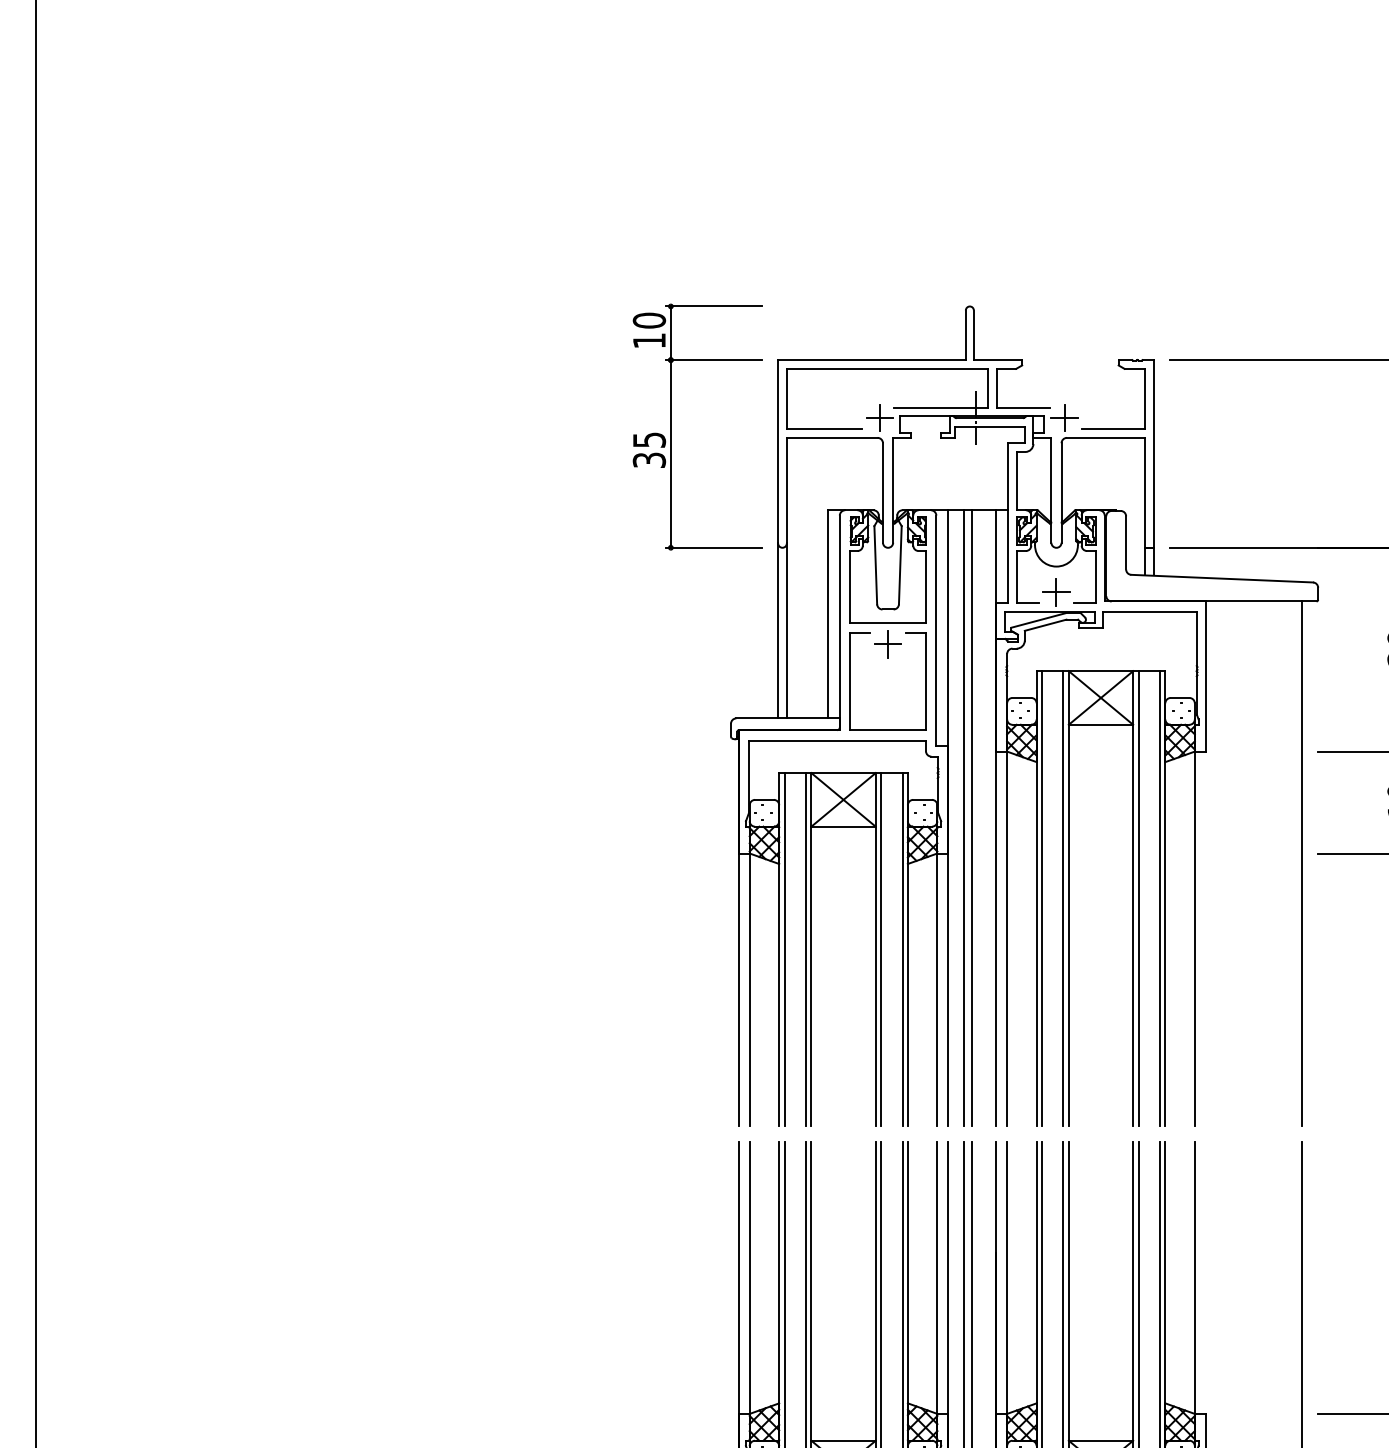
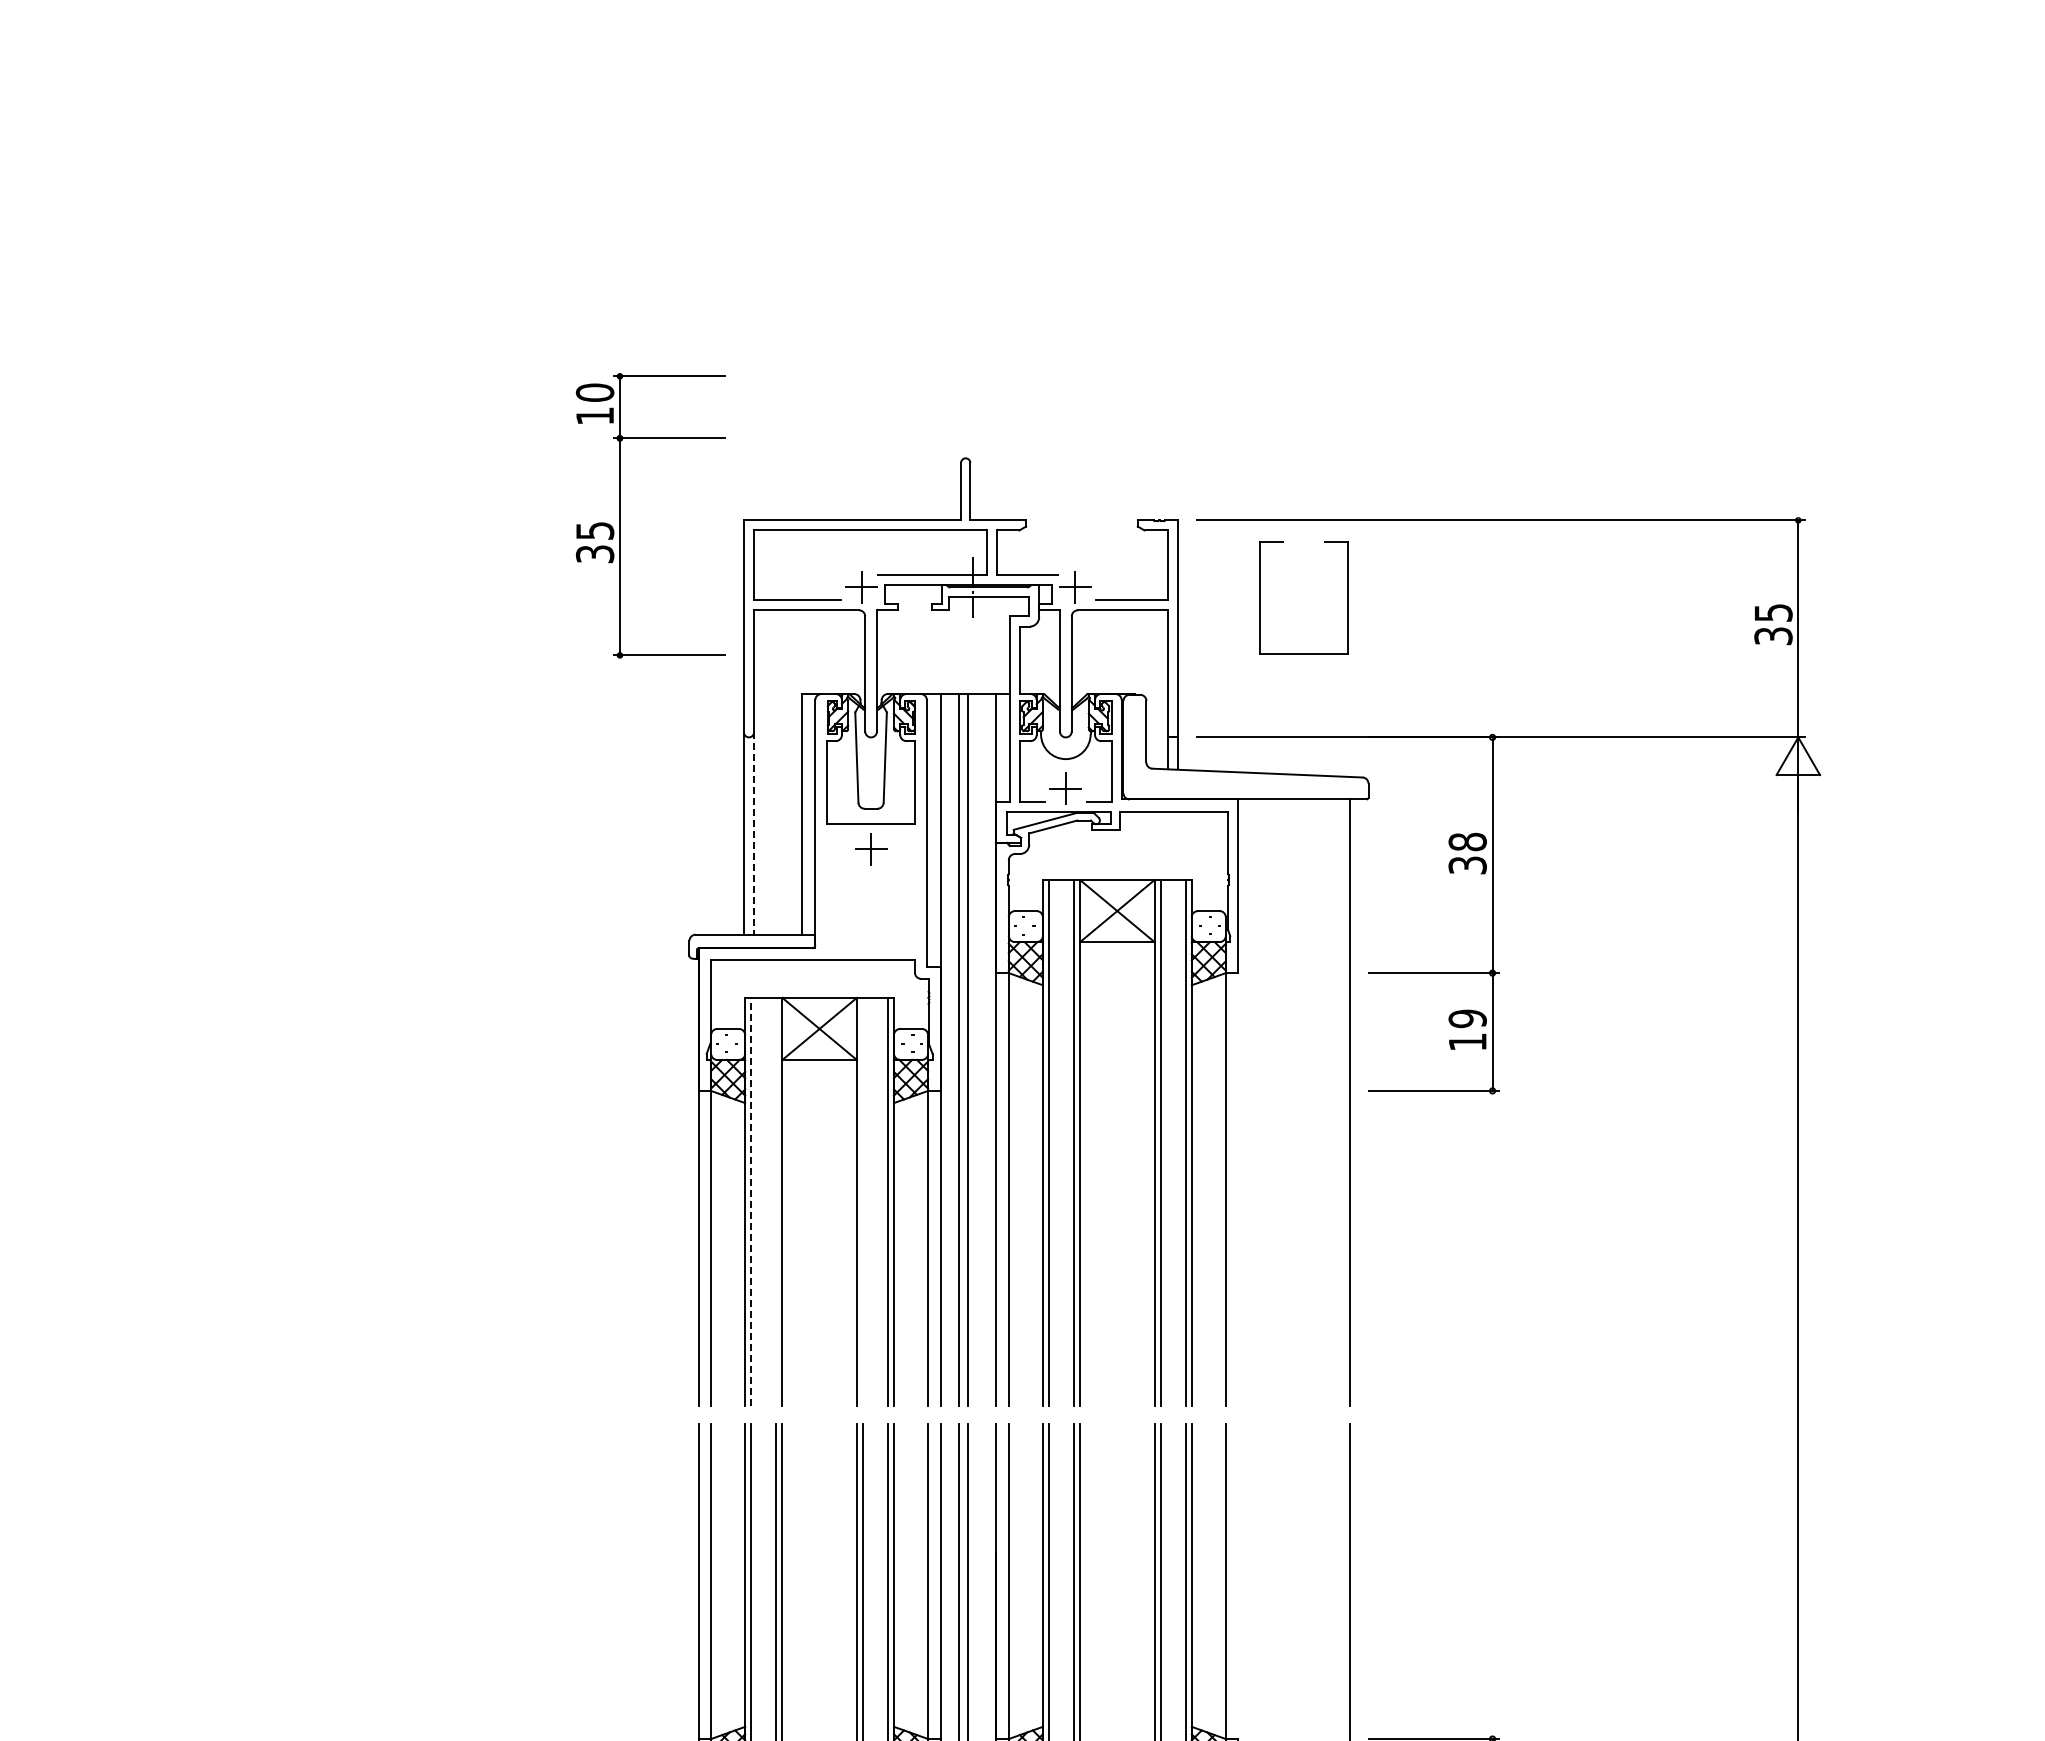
part: (671, 426) -> (620, 515), moved
line: (787, 631) -> (754, 834), solid -> dashed
part: (850, 681) -> (1260, 597), moved
line: (784, 949) -> (751, 1201), solid -> dashed
line: (806, 949) -> (776, 1201), removed
line: (881, 949) -> (863, 1201), removed

